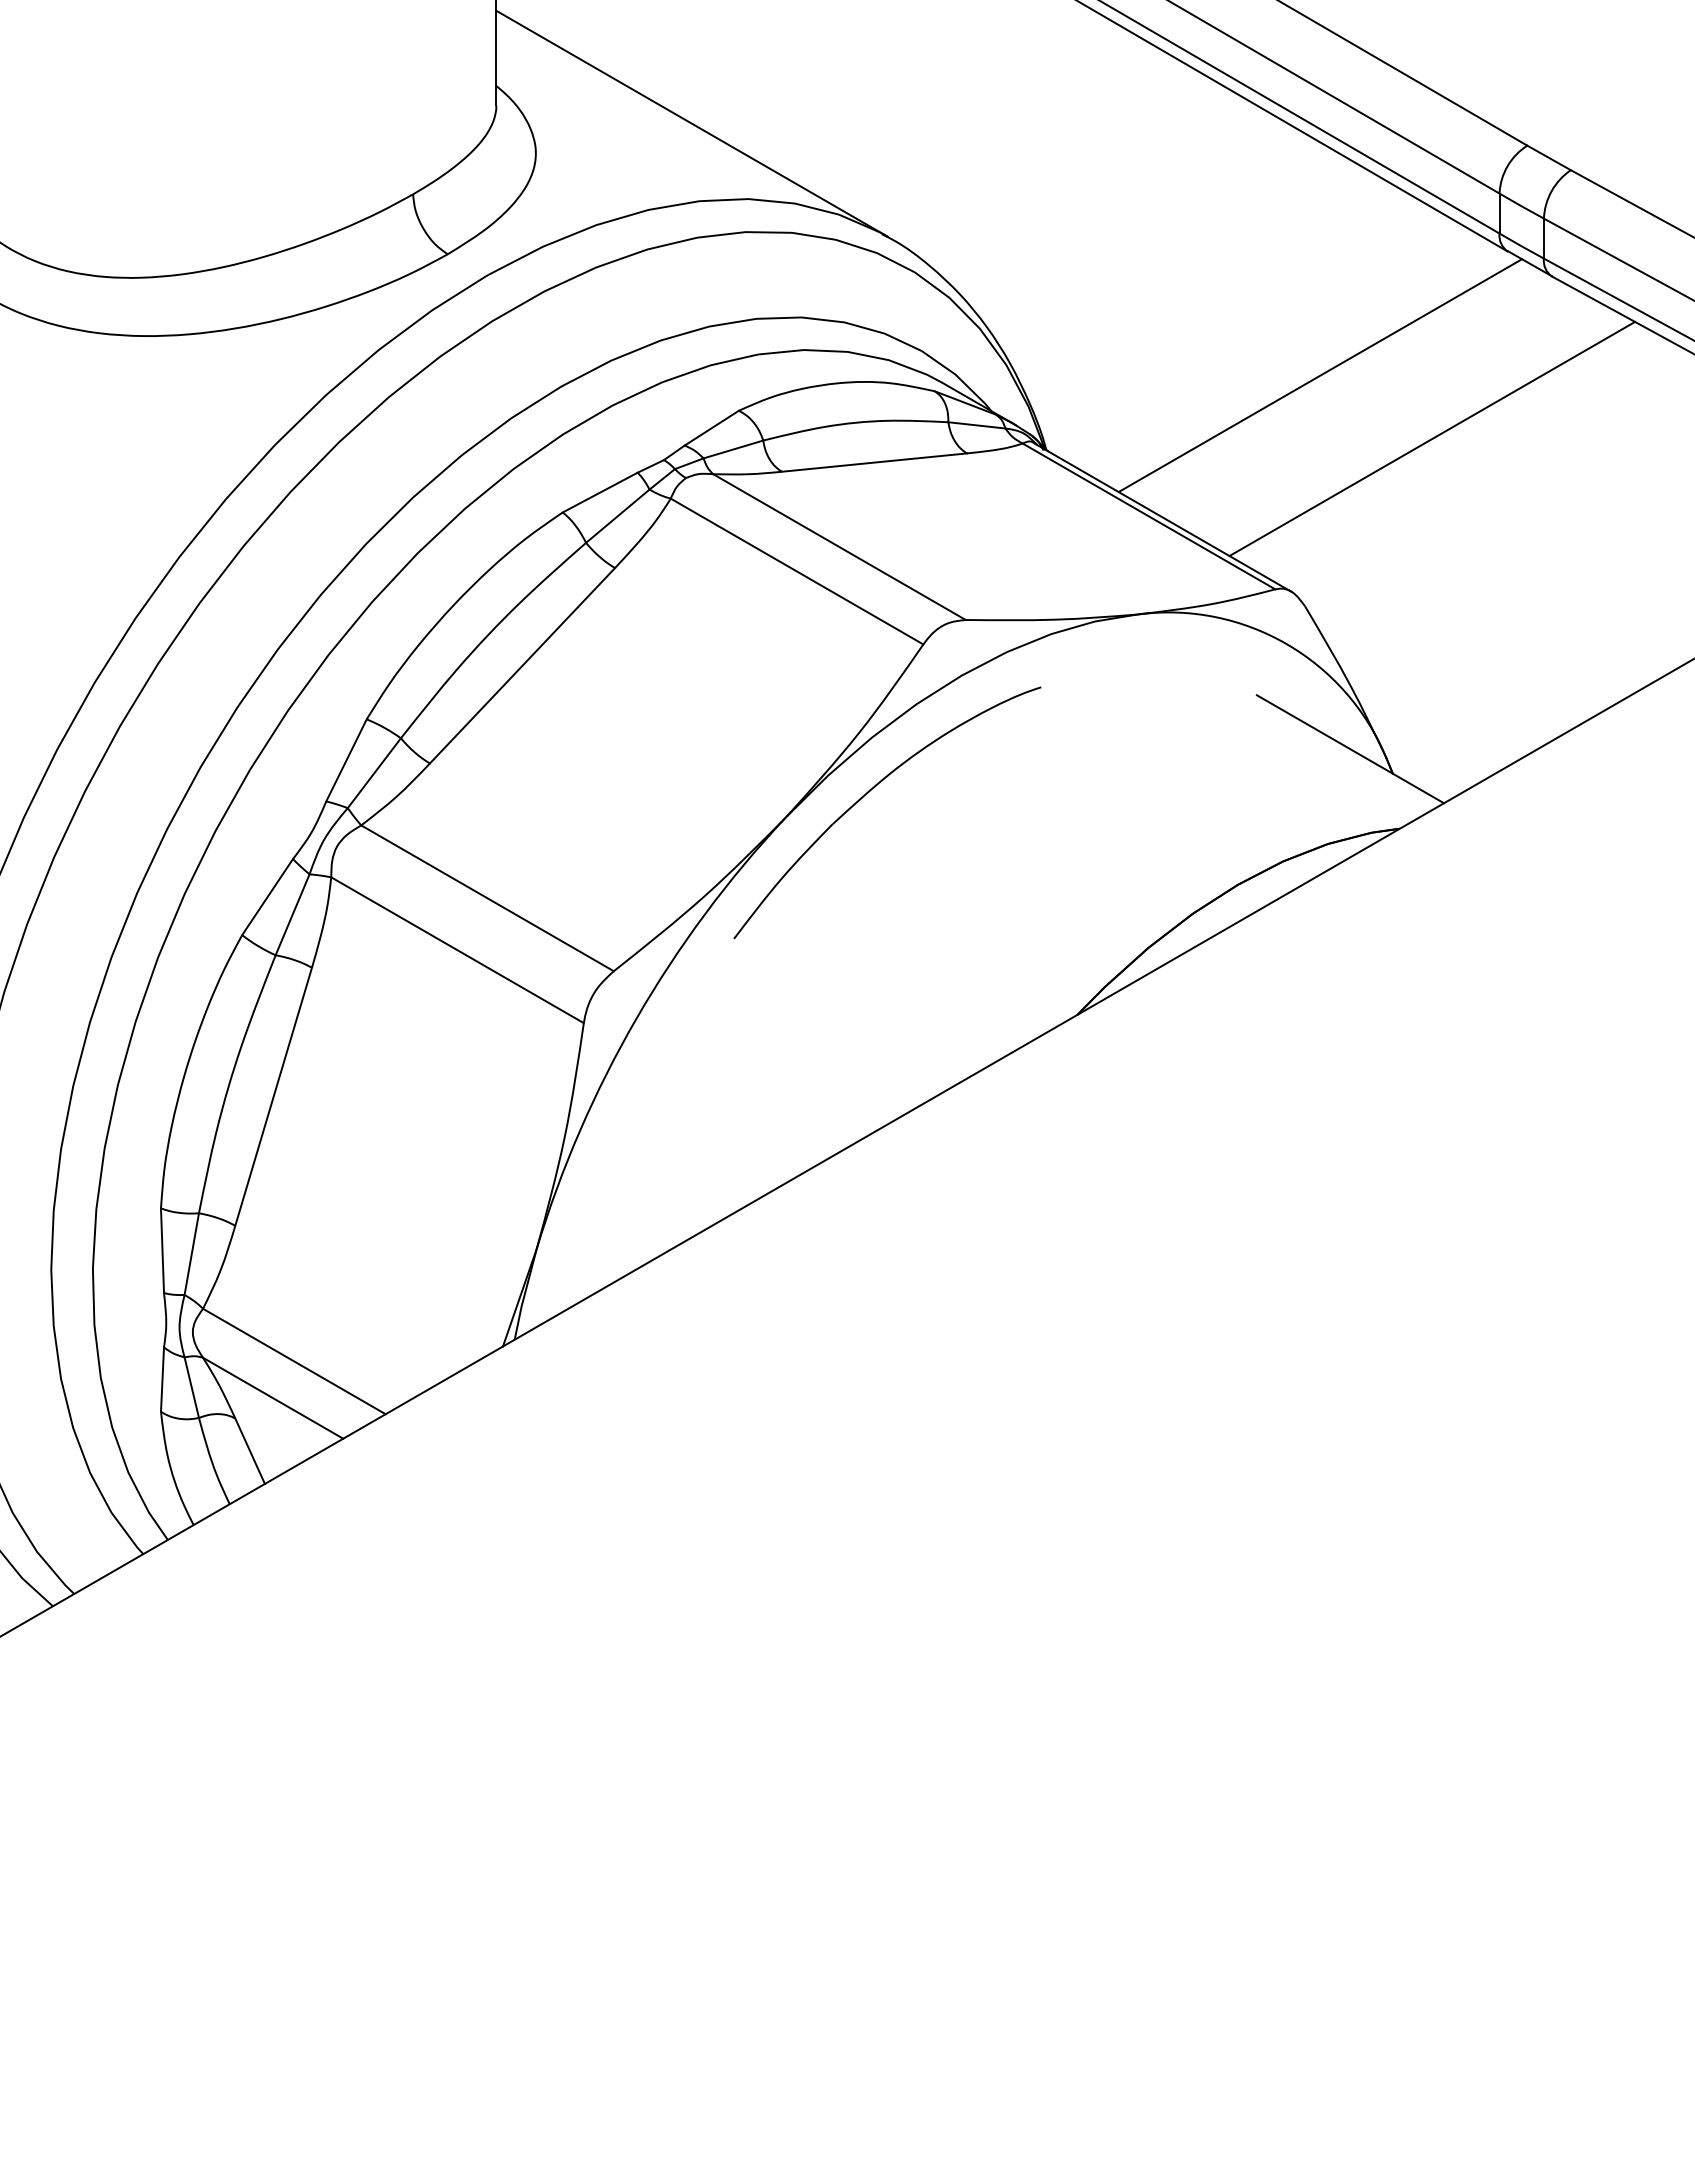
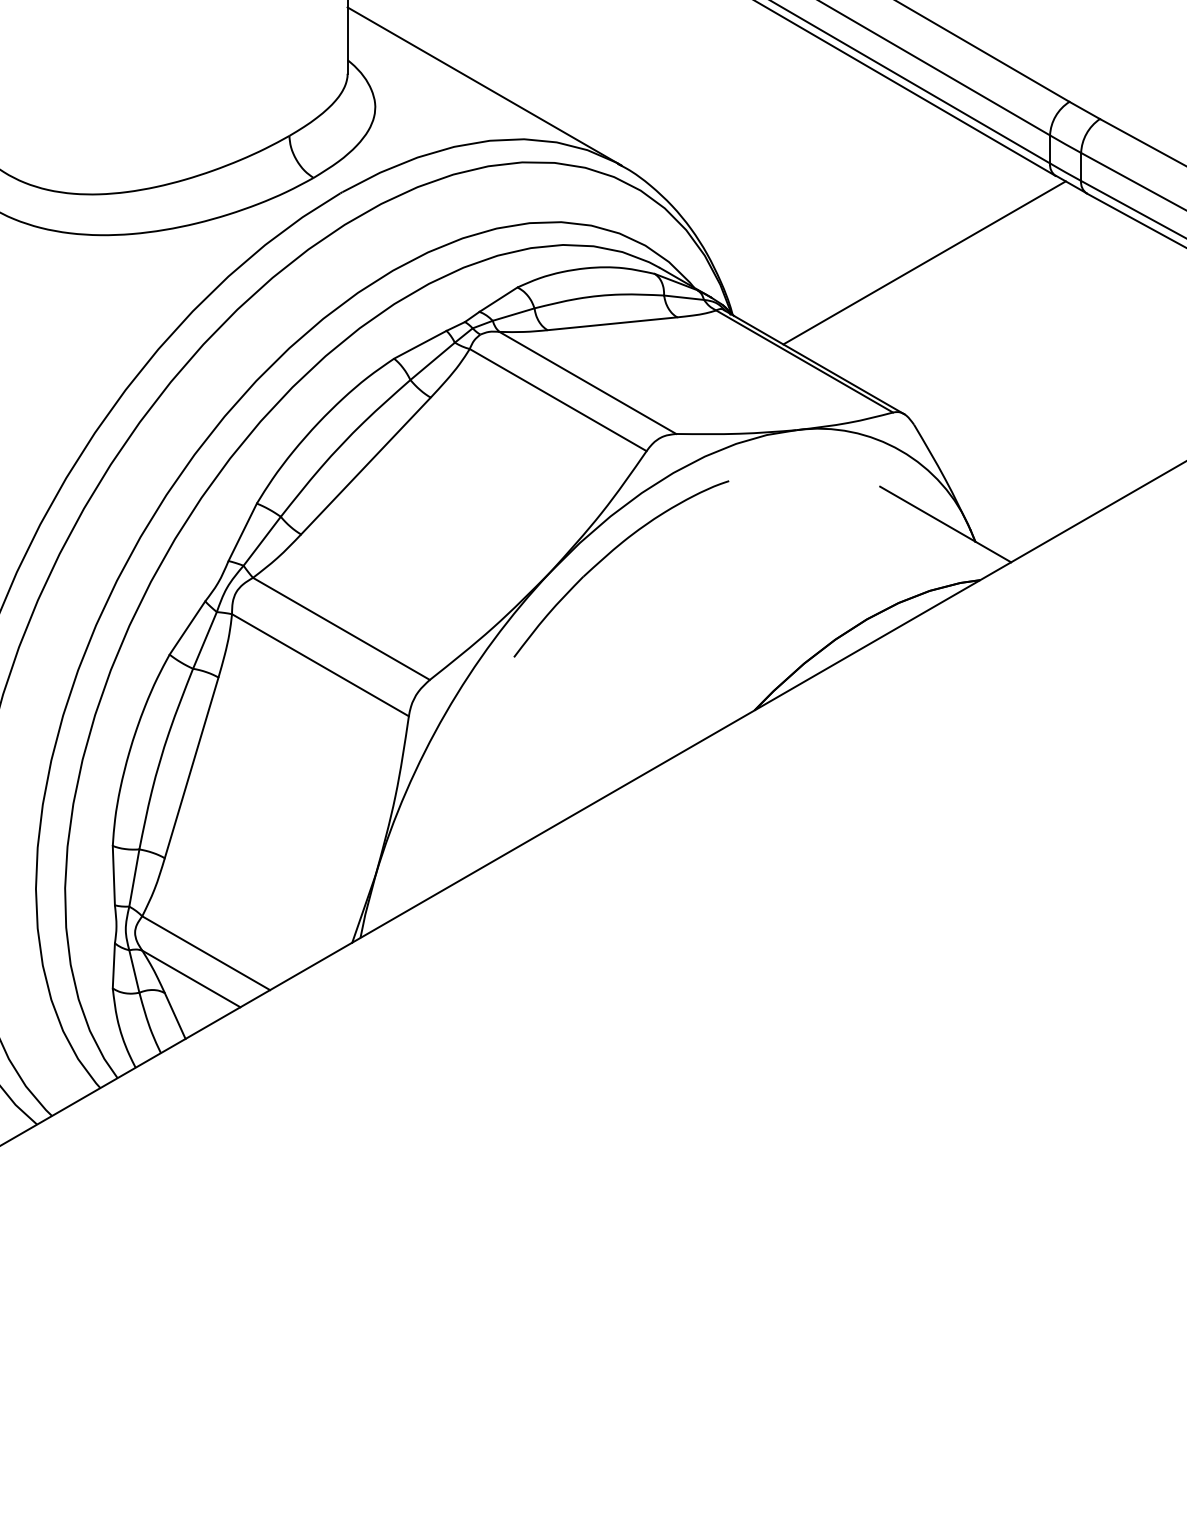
line: (1432, 438) -> (1003, 306), removed

